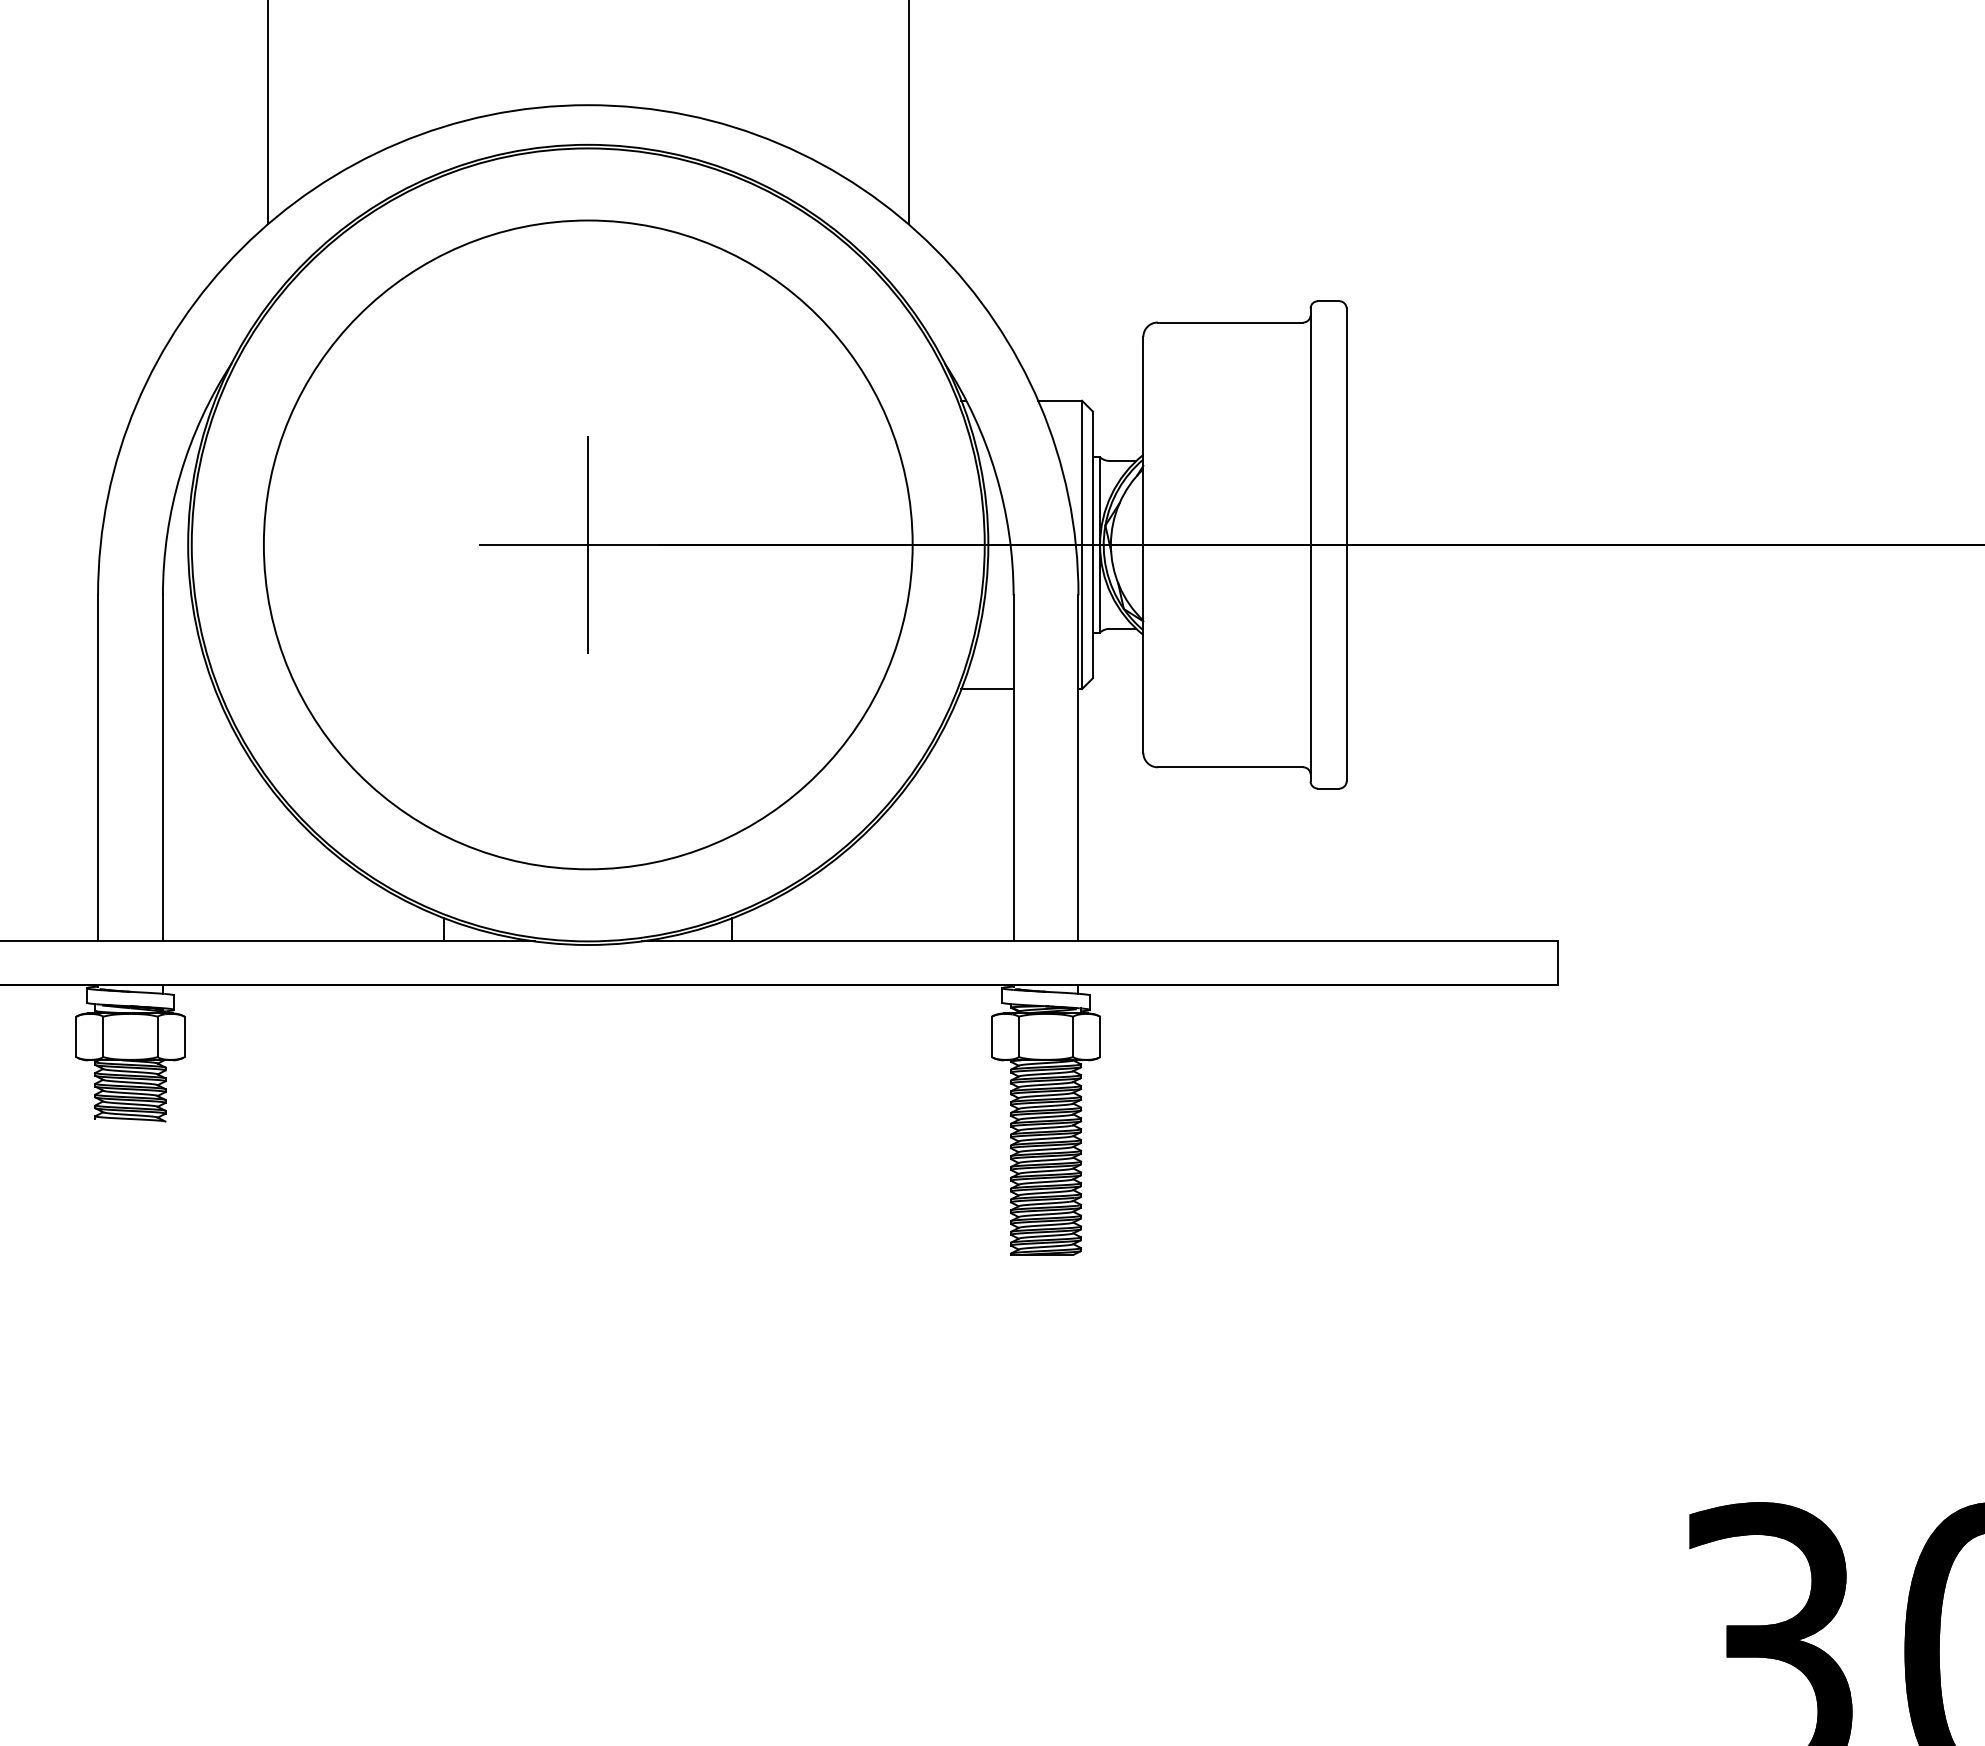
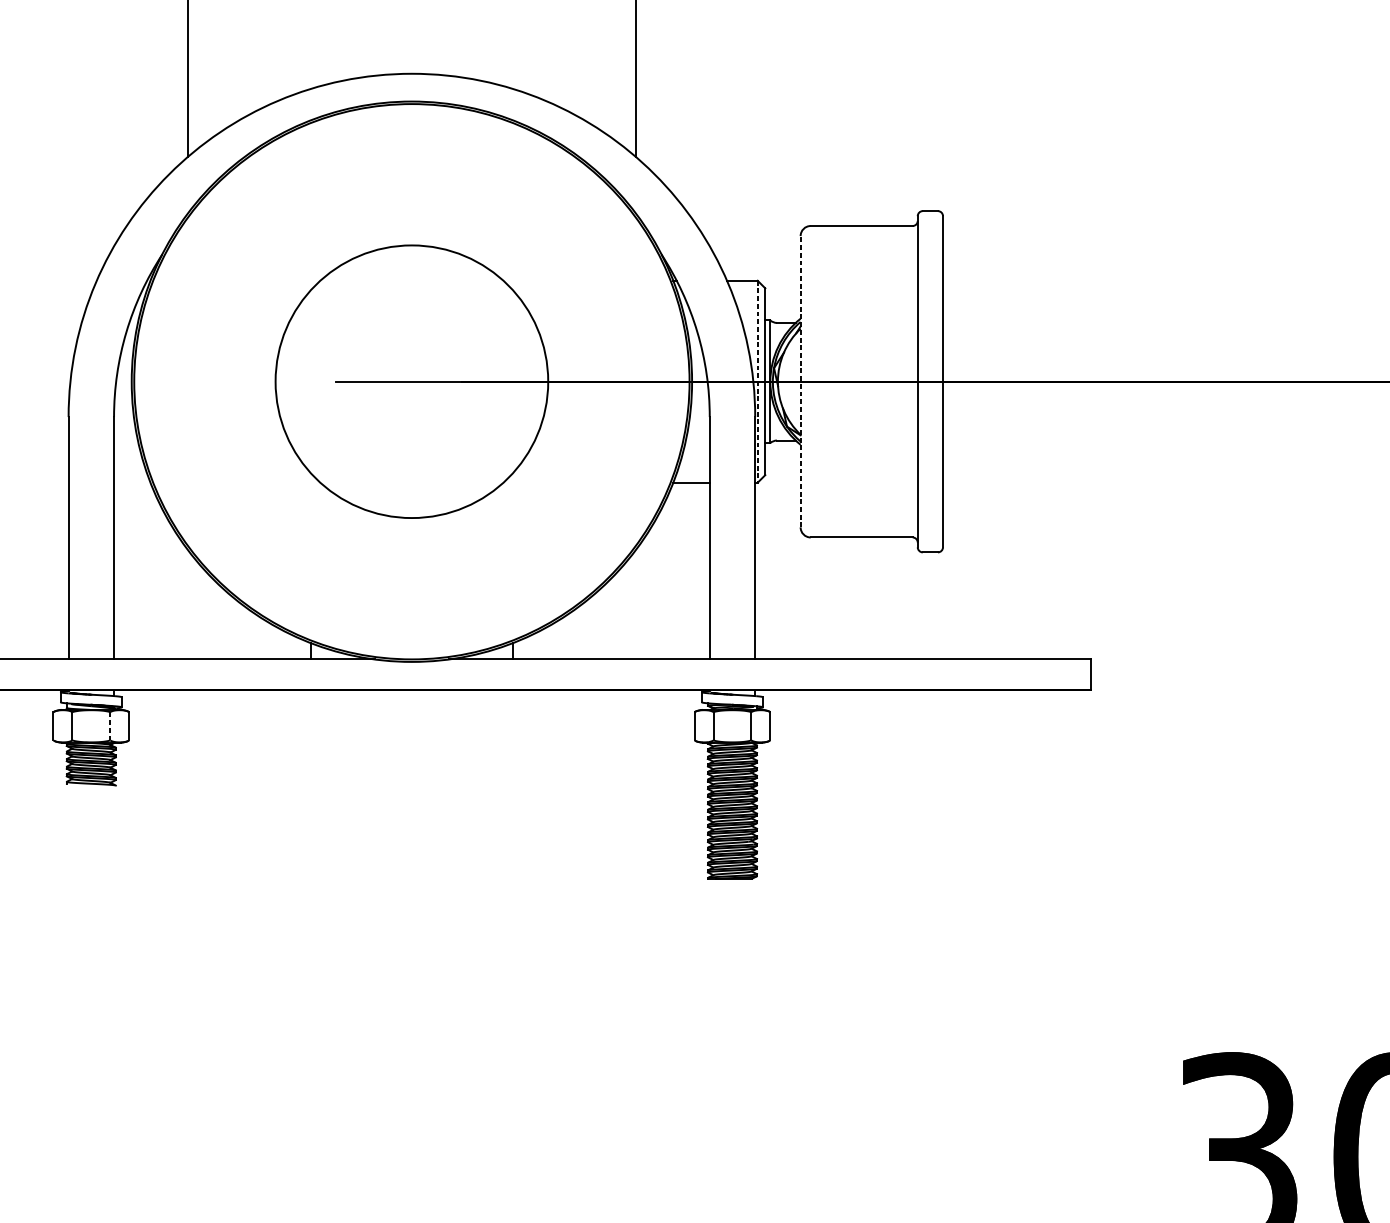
circle: (587, 544) -> (411, 381), size x0.6
line: (588, 544) -> (412, 381), removed
line: (1143, 544) -> (800, 381), solid -> dashed
line: (1082, 545) -> (758, 382), solid -> dashed
line: (157, 1036) -> (110, 725), solid -> dashed

